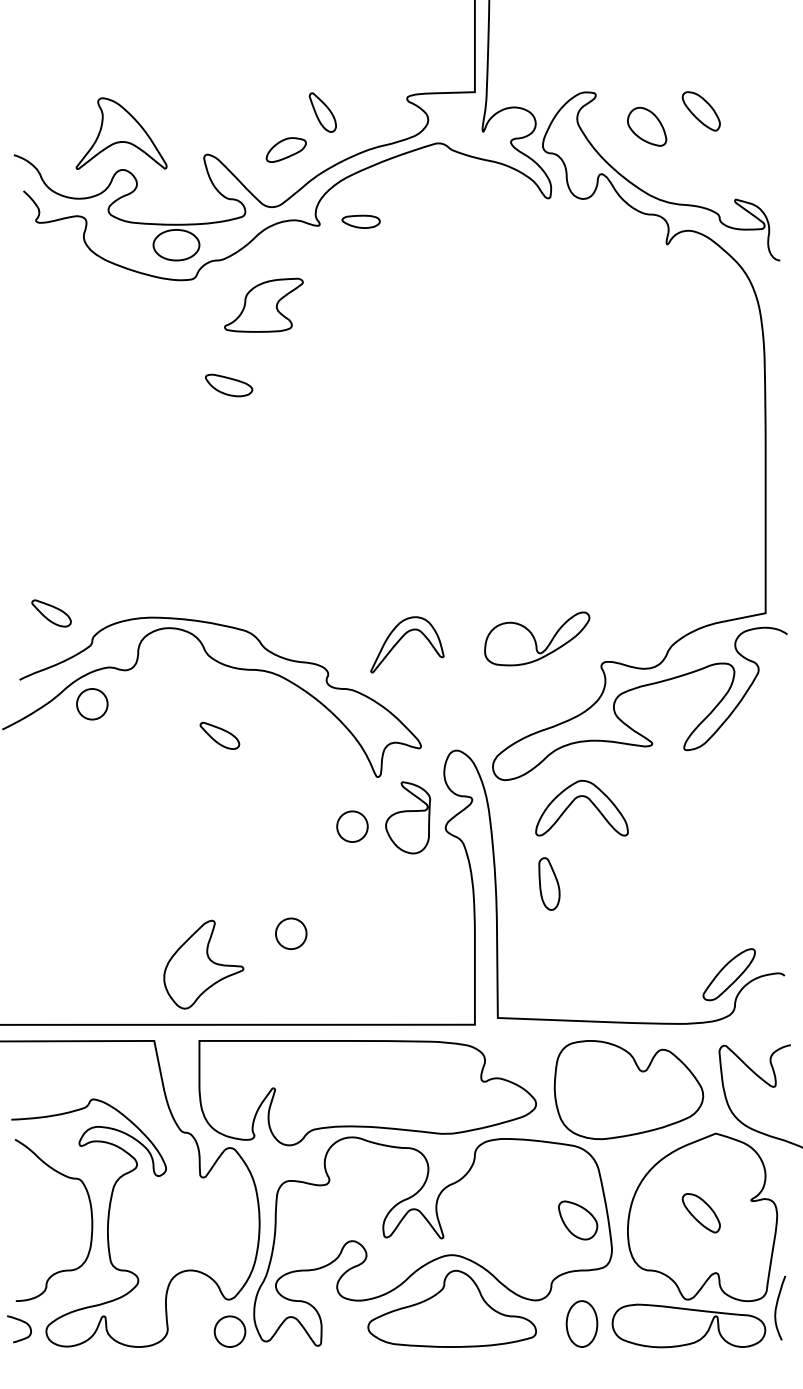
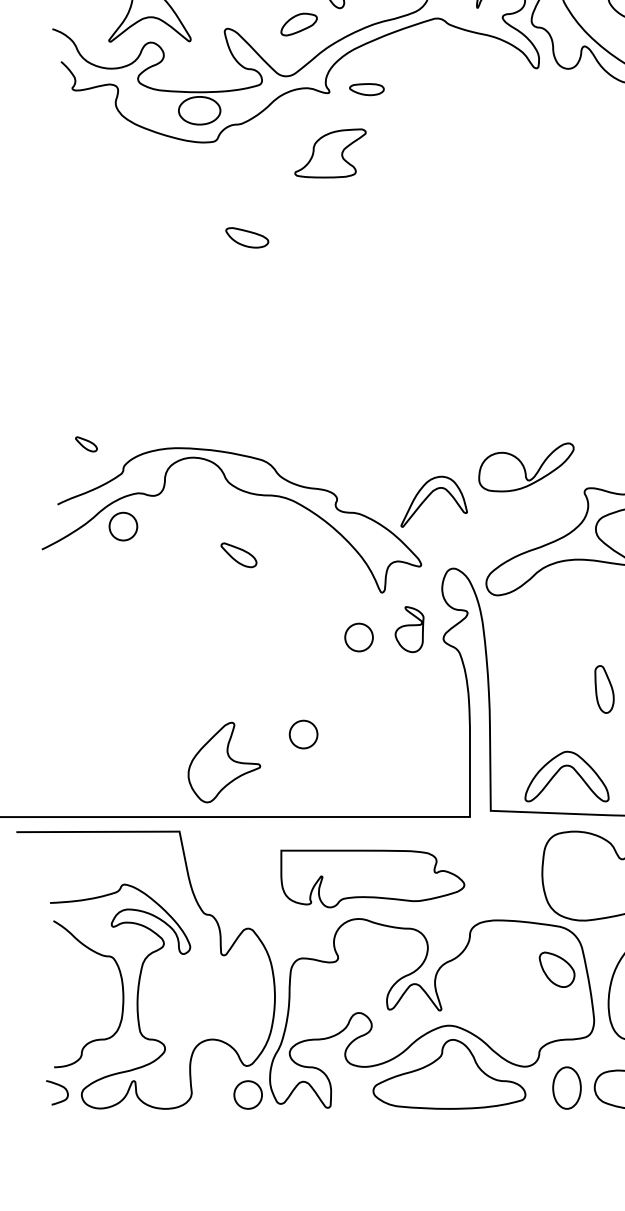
part: (263, 304) -> (330, 152), moved
part: (51, 613) -> (86, 444), size x0.6
part: (402, 638) -> (429, 496), moved
part: (573, 802) -> (559, 771), moved
part: (408, 817) -> (409, 629), size x0.7
part: (549, 883) -> (604, 689), moved
part: (367, 1093) -> (372, 879), size x0.6
part: (578, 1220) -> (557, 969), moved

